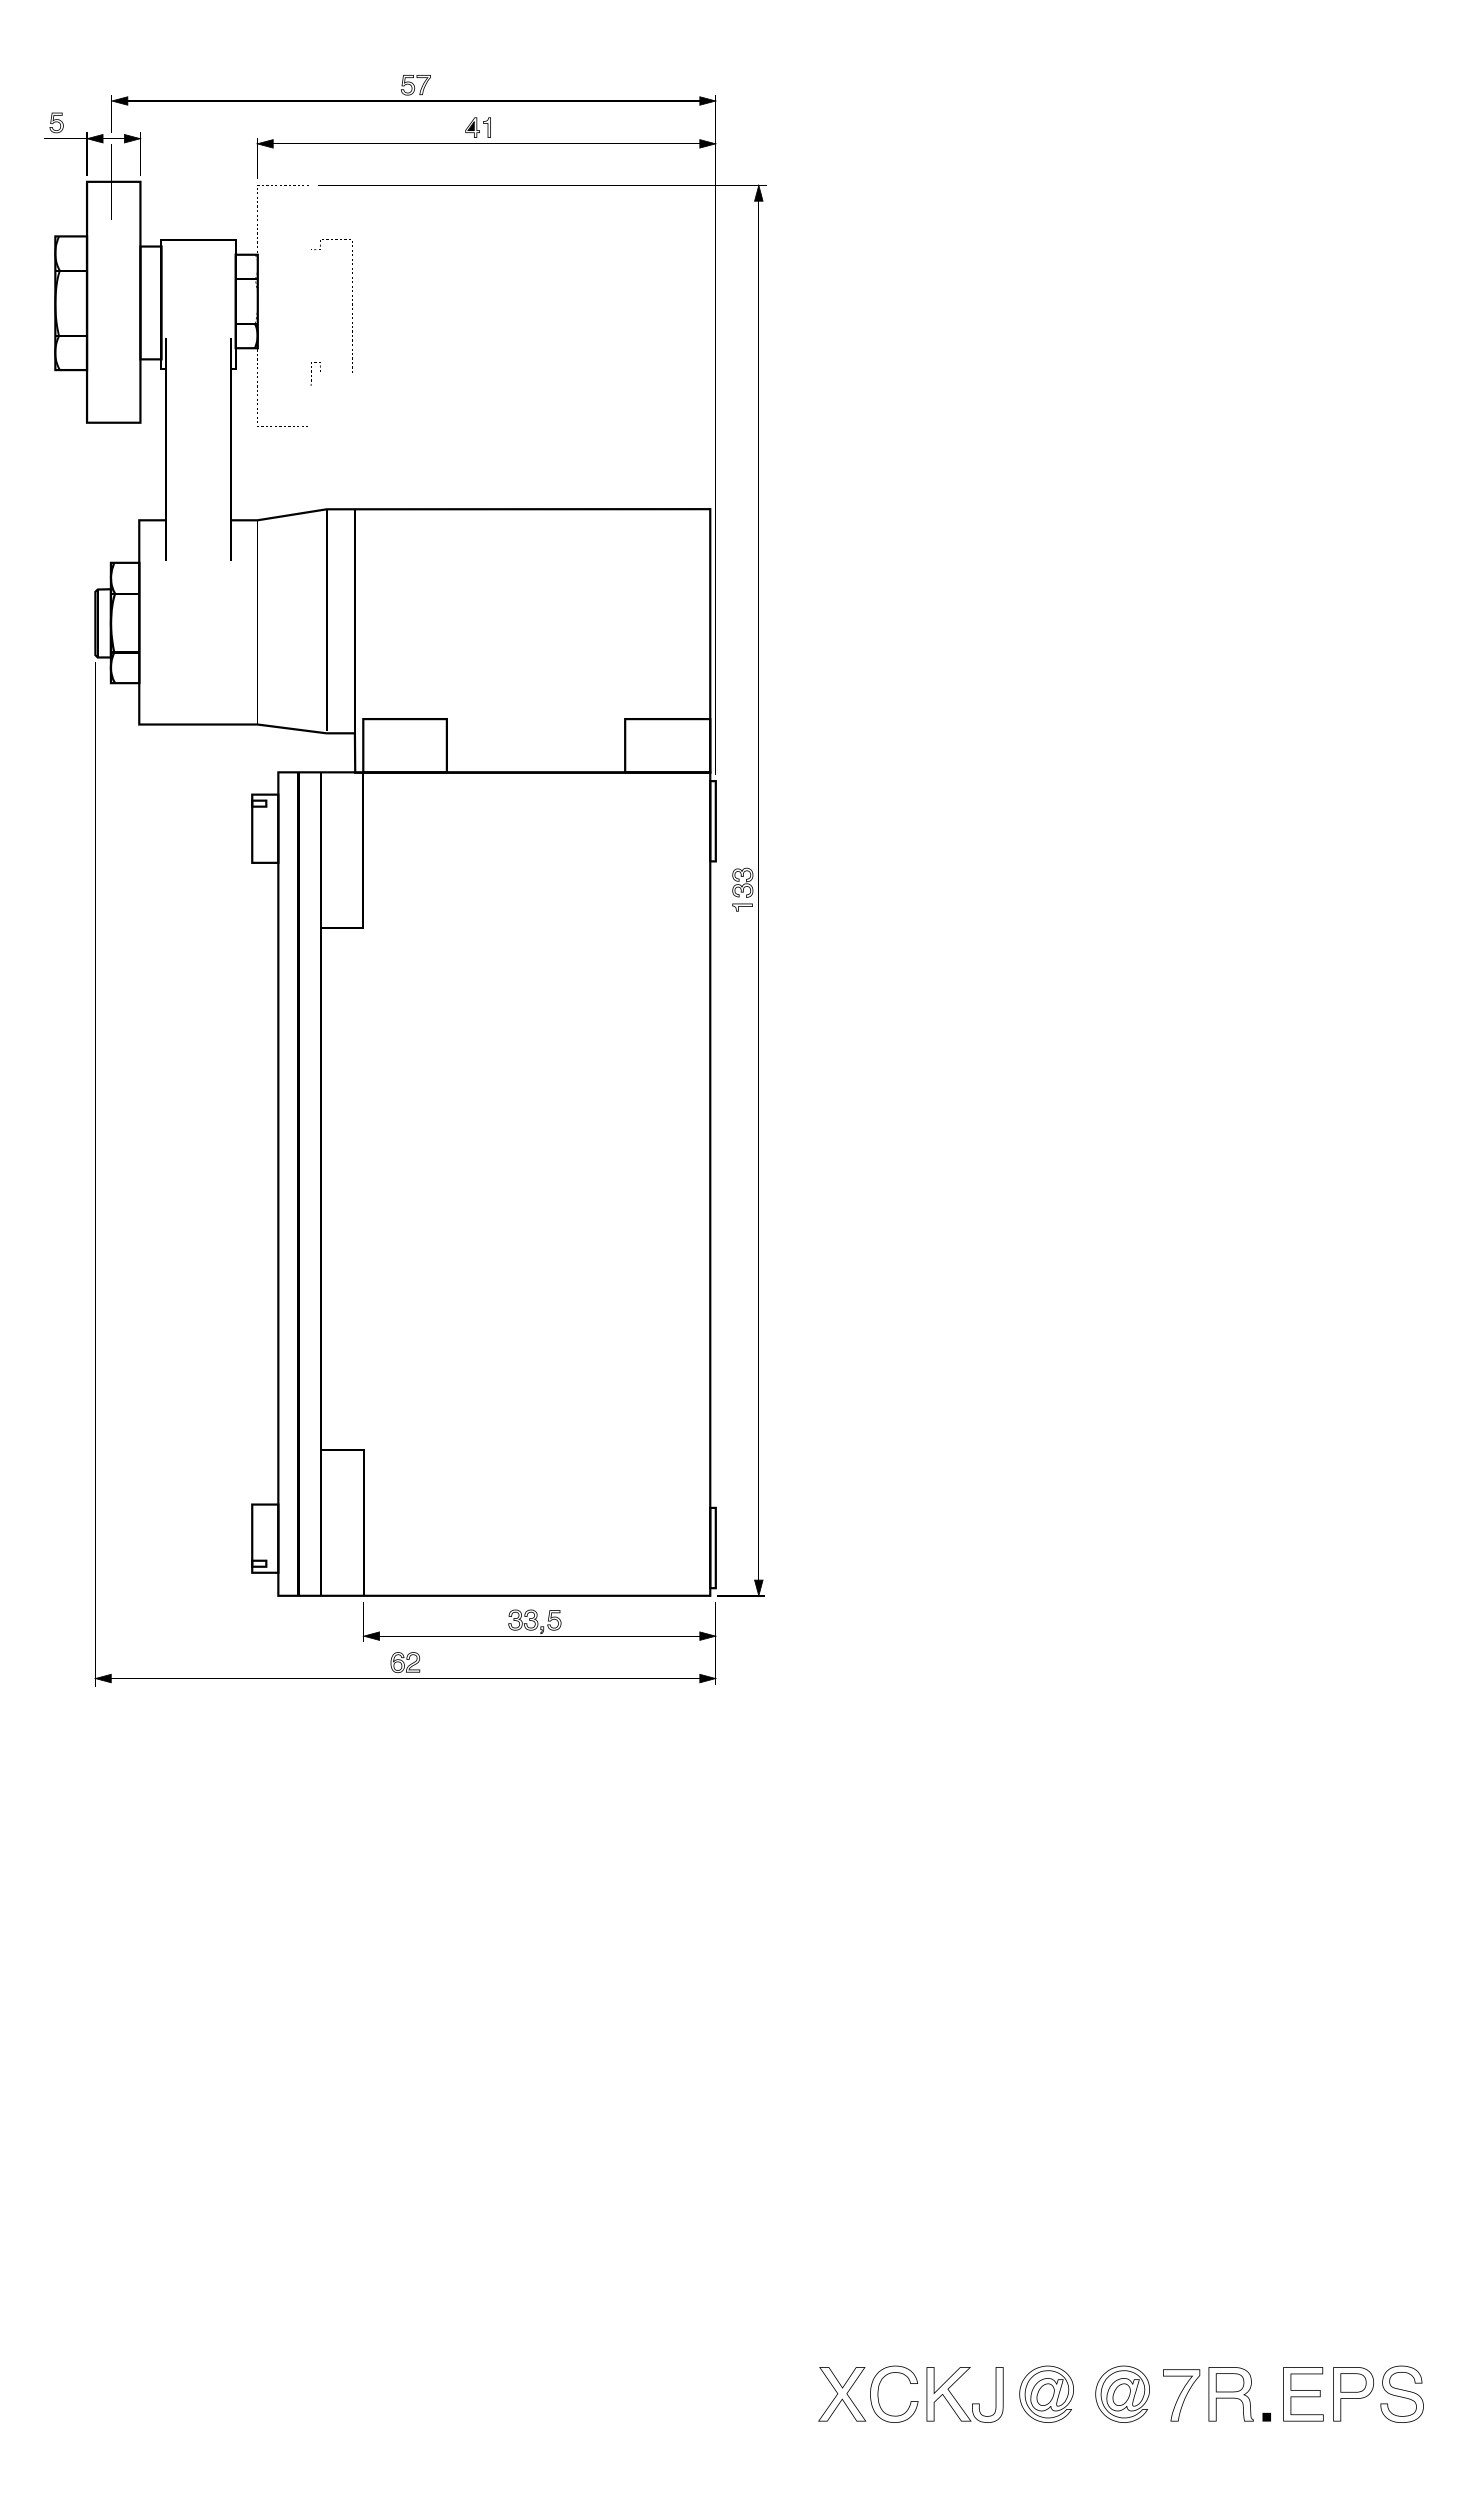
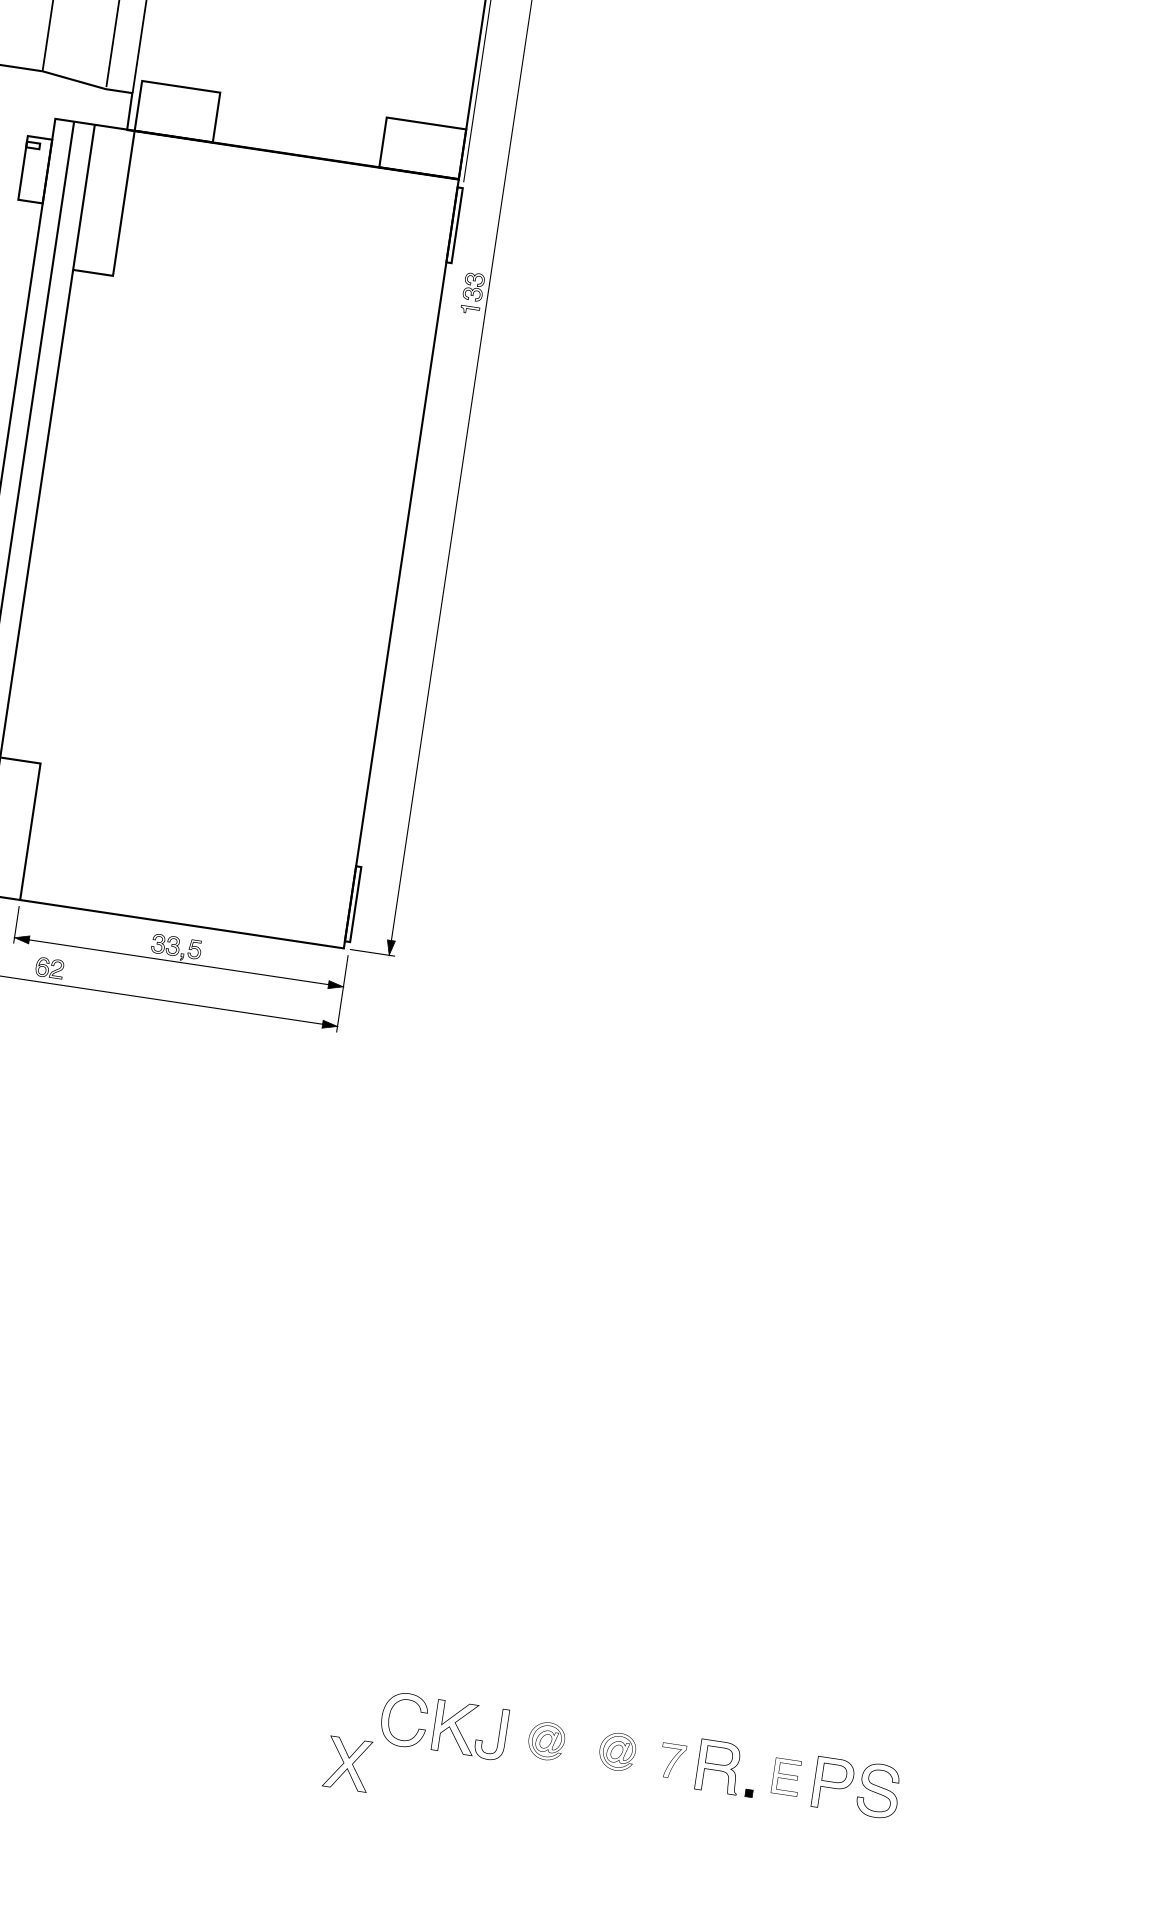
part: (1046, 2393) -> (546, 1740), size x0.7
part: (1122, 2393) -> (617, 1751), size x0.7
part: (842, 2394) -> (348, 1764), moved
part: (1303, 2394) -> (786, 1777), size x0.7
part: (1181, 2395) -> (672, 1761), size x0.7

